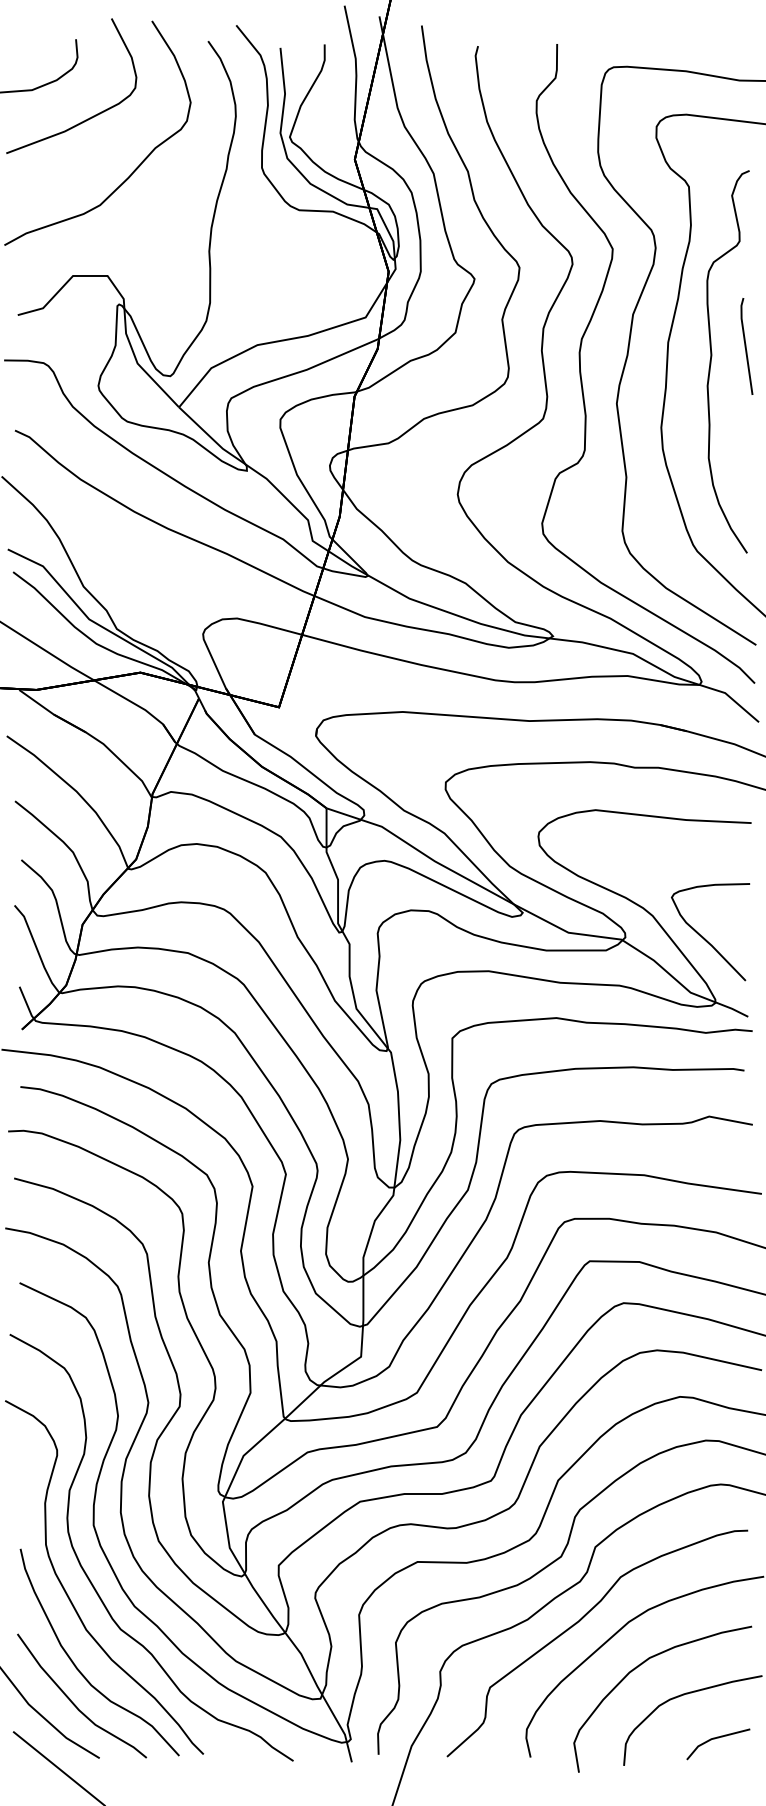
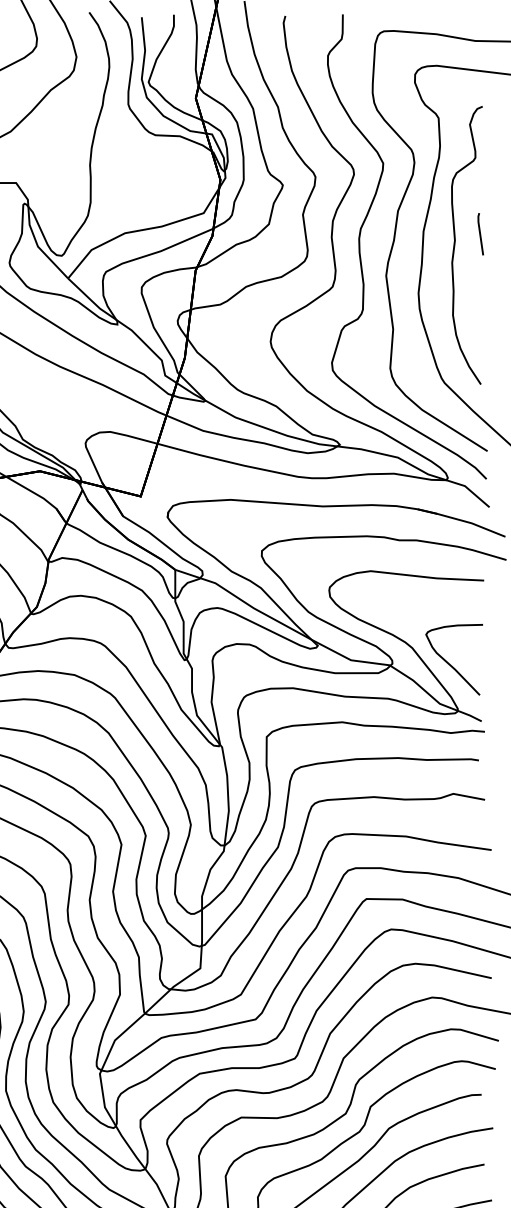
part: (746, 346) -> (480, 234), size x0.6

